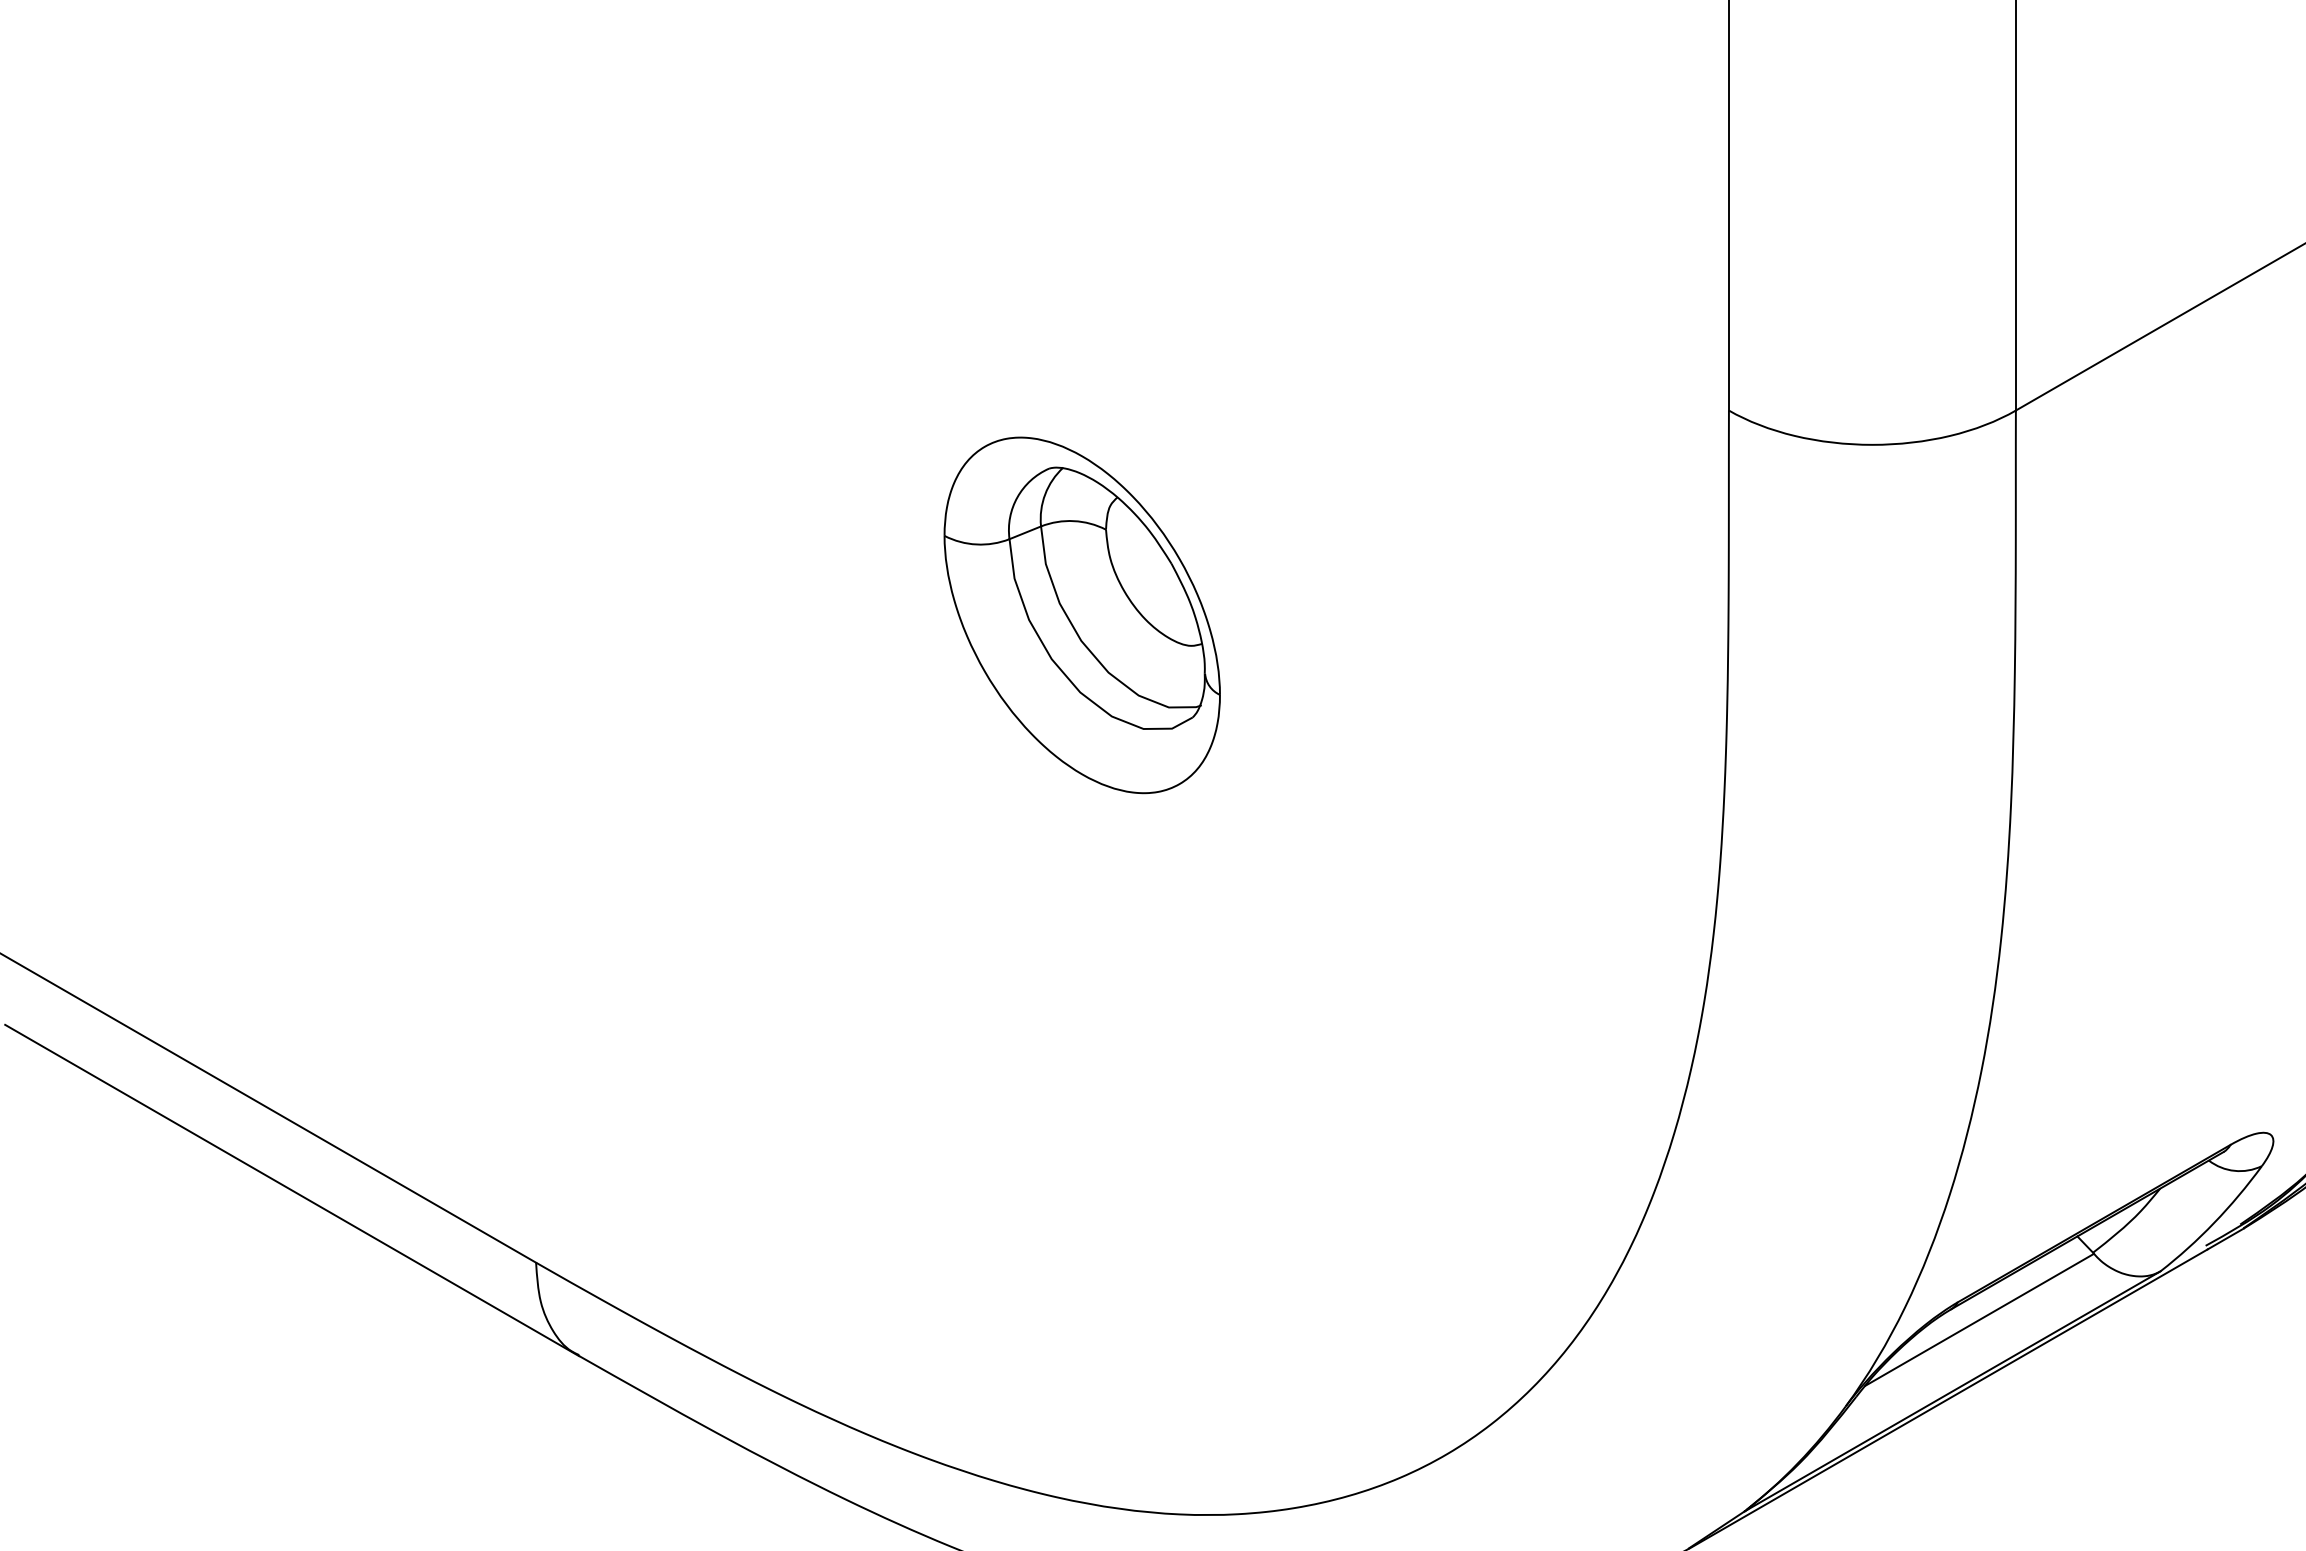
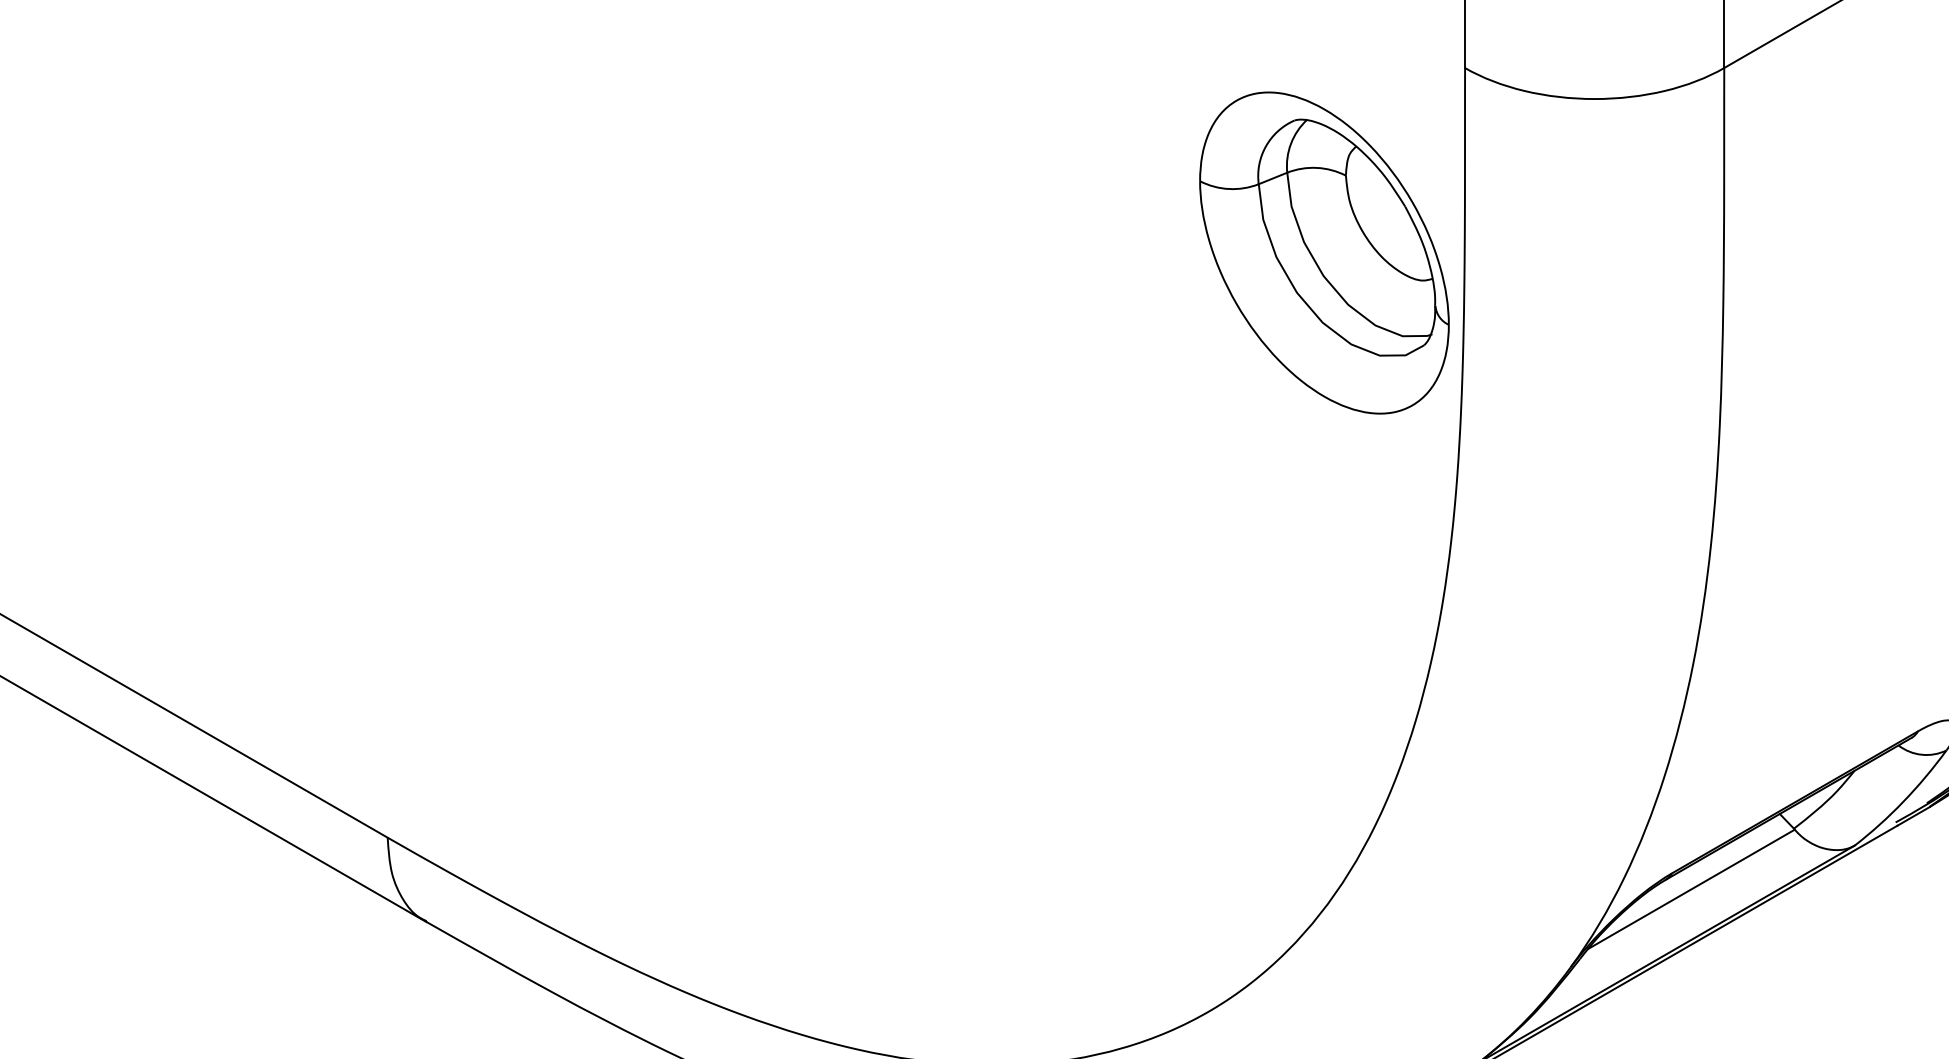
part: (1081, 615) -> (1323, 253), moved

